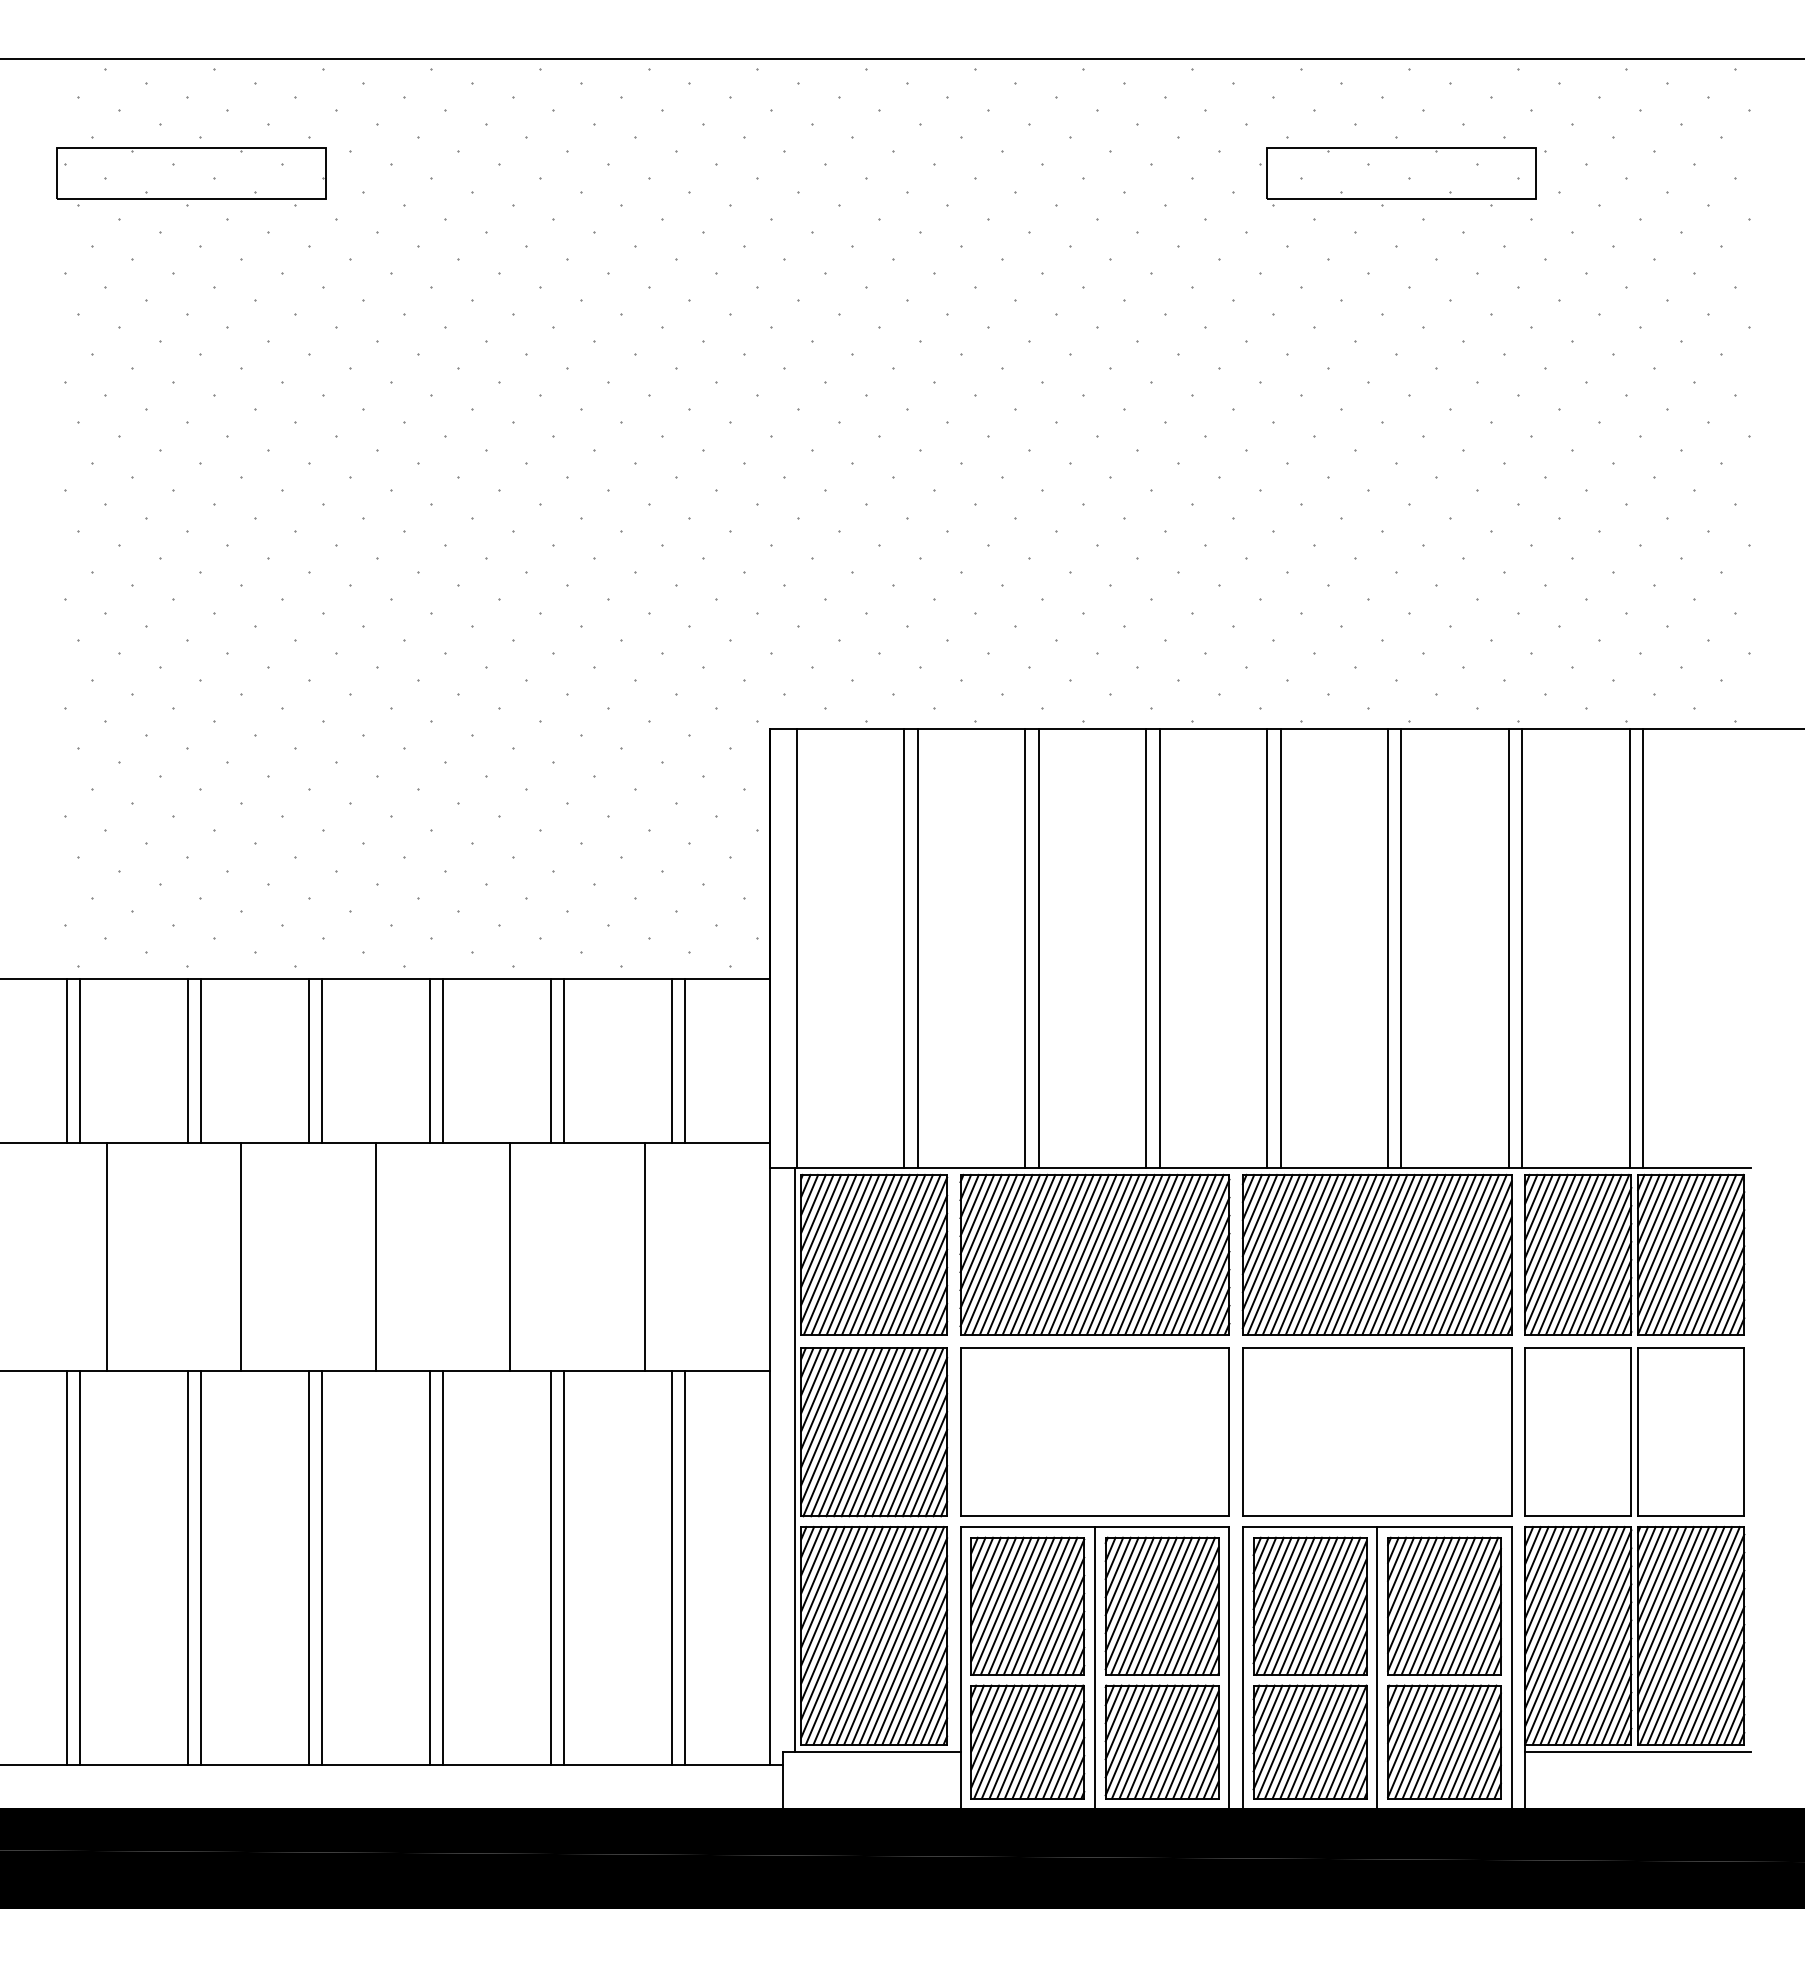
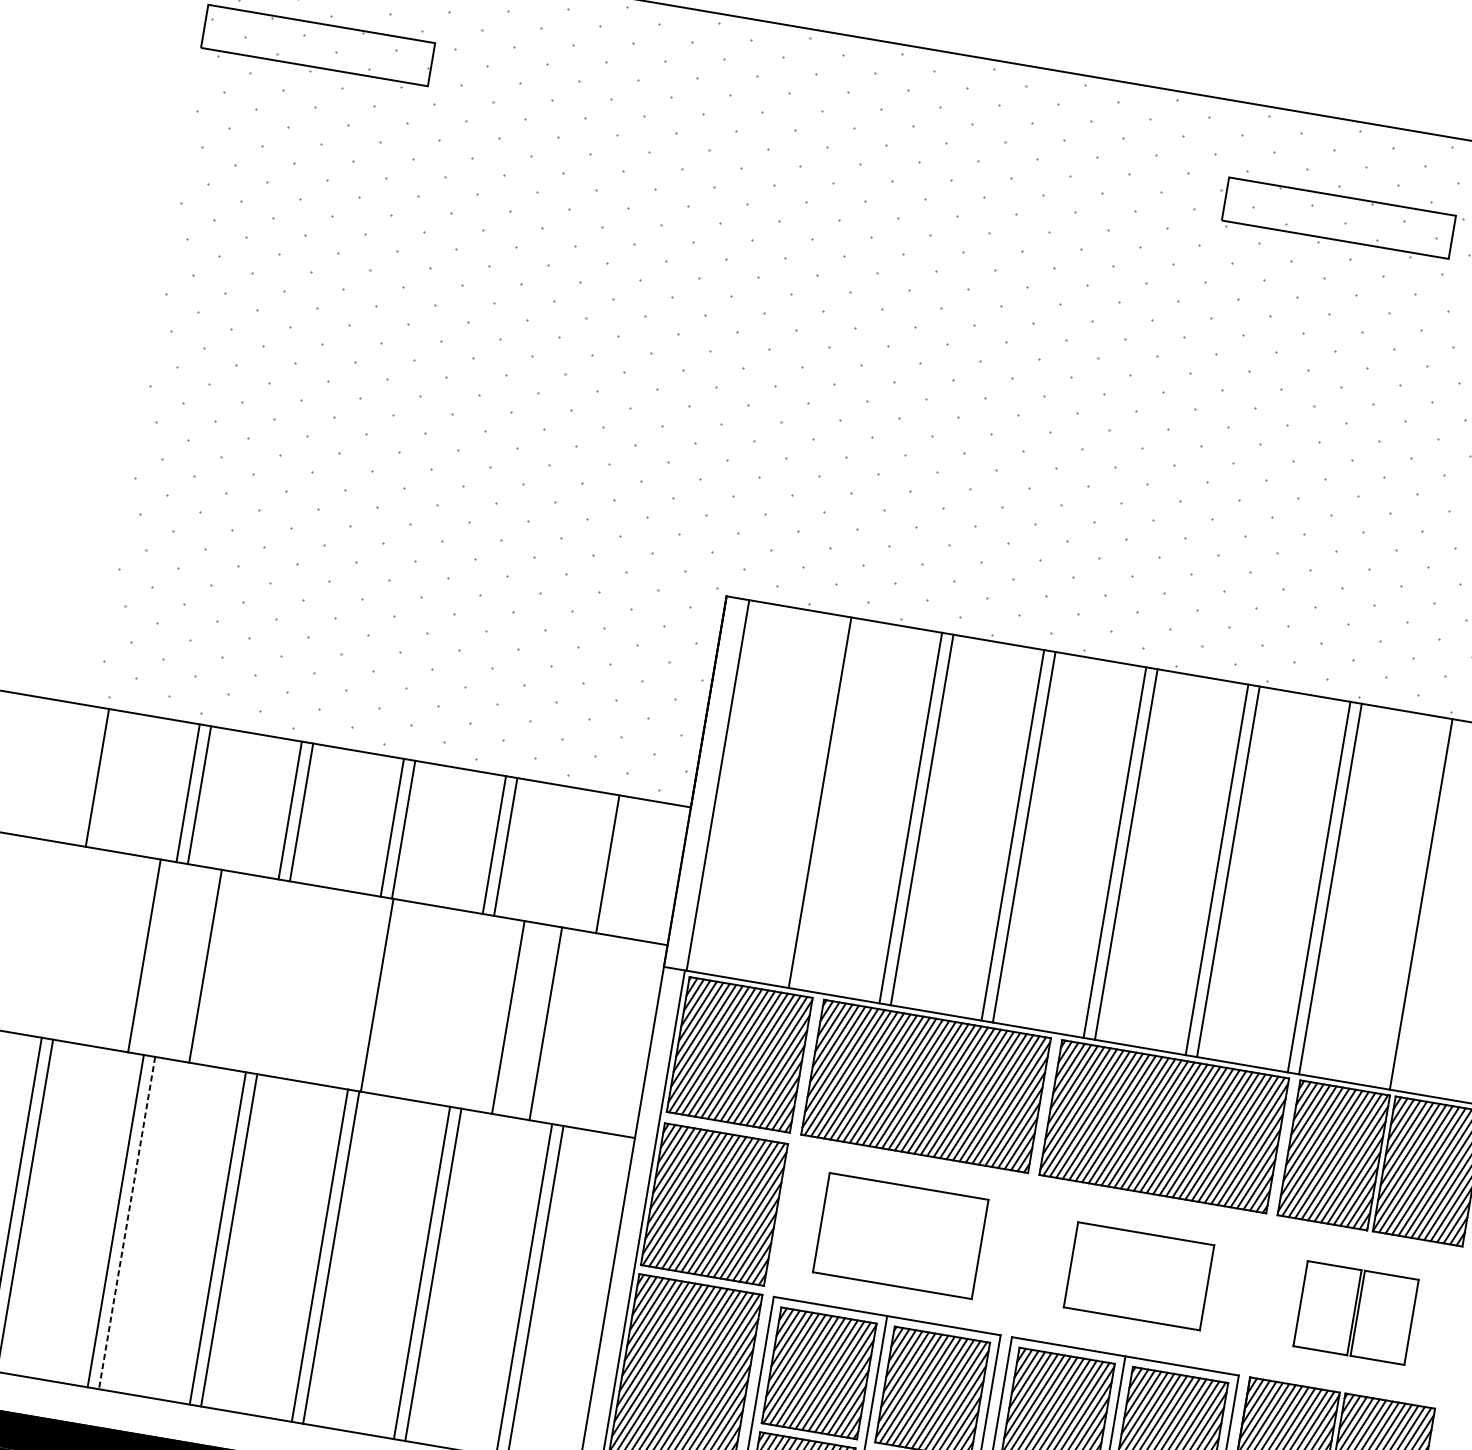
line: (904, 948) -> (809, 800), removed
line: (1643, 948) -> (1432, 906), removed
line: (66, 1060) -> (86, 775), removed
line: (671, 1060) -> (596, 862), removed
line: (106, 1256) -> (144, 955), moved
line: (375, 1256) -> (377, 995), moved
line: (510, 1256) -> (508, 1017), moved
part: (1094, 1431) -> (900, 1235), size x0.7
part: (1377, 1431) -> (1139, 1275), size x0.6
part: (1634, 1431) -> (1356, 1312), size x0.6
line: (201, 1568) -> (127, 1223), solid -> dashed

